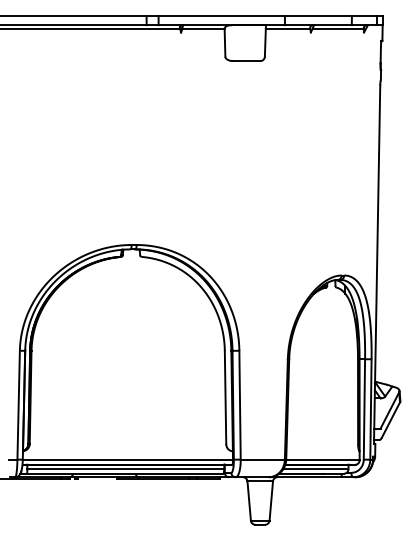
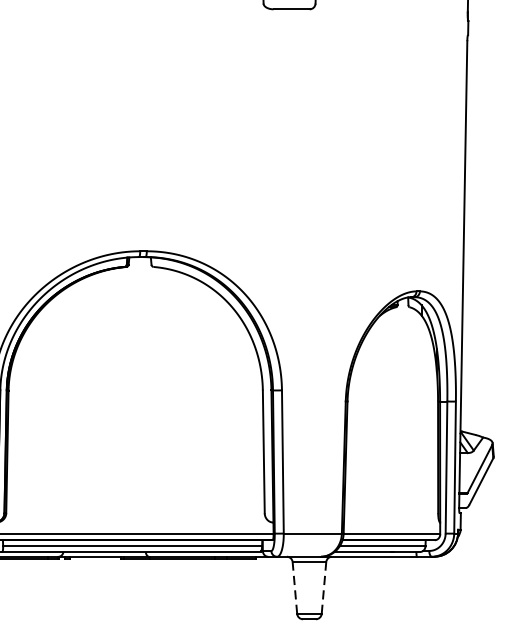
line: (249, 501) -> (295, 588), solid -> dashed
line: (271, 501) -> (324, 588), solid -> dashed

